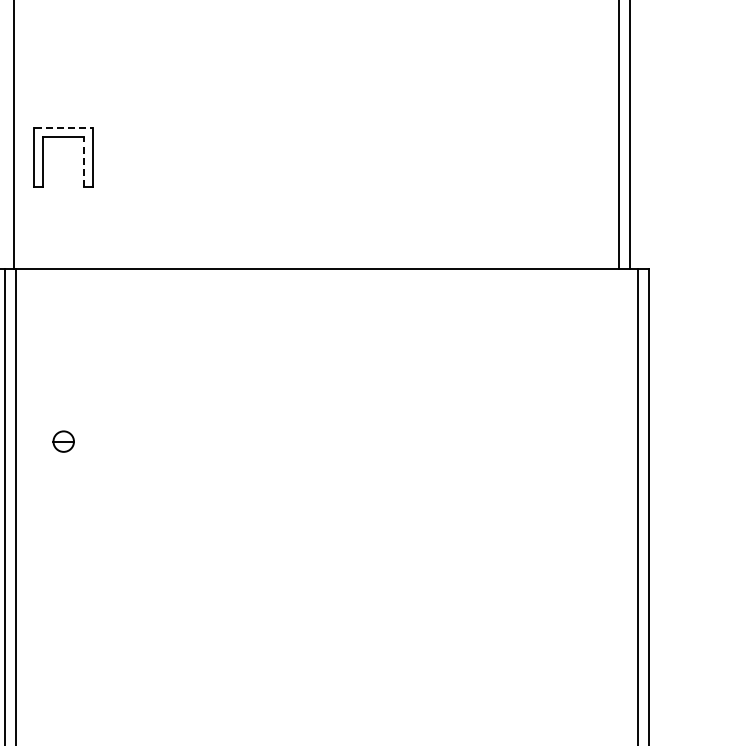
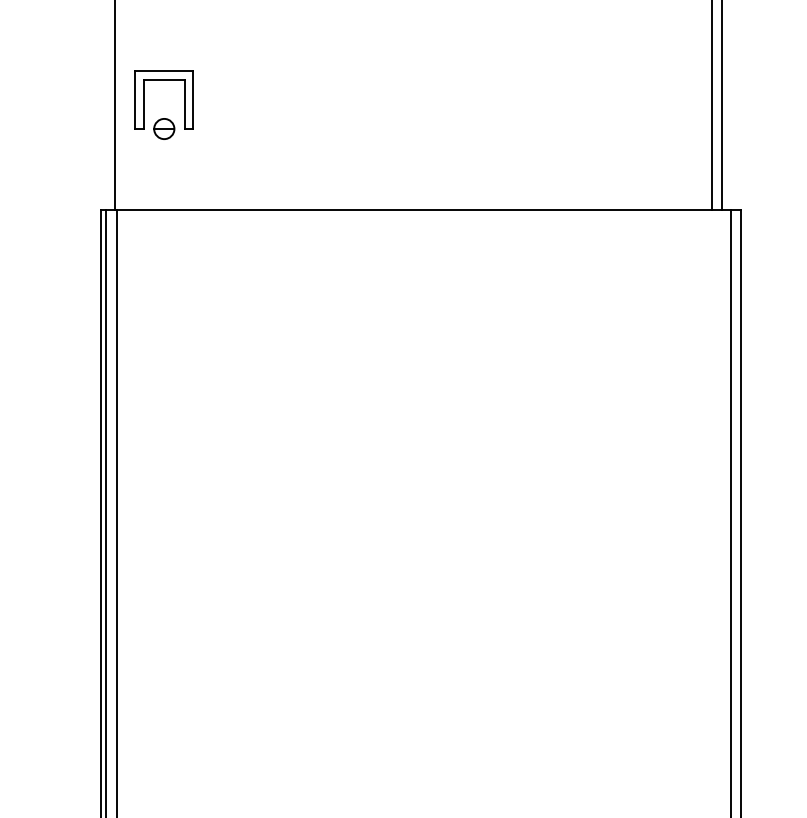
line: (63, 128) -> (164, 71), dashed -> solid
line: (84, 162) -> (184, 104), dashed -> solid
part: (63, 441) -> (164, 128), moved

